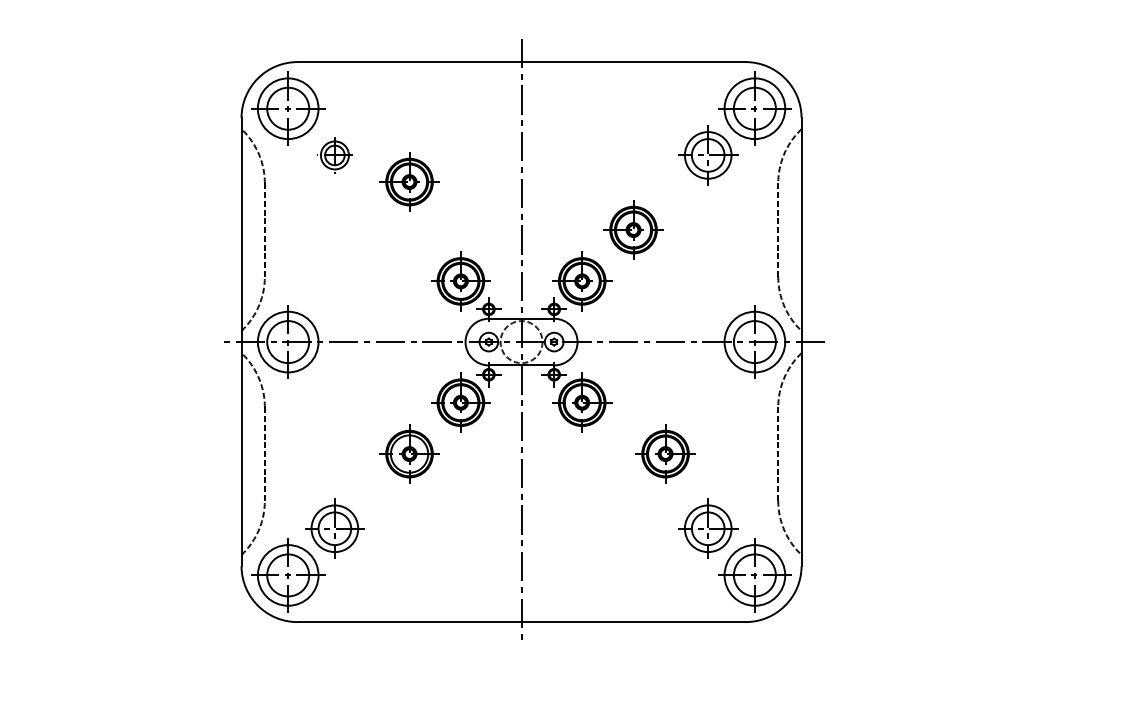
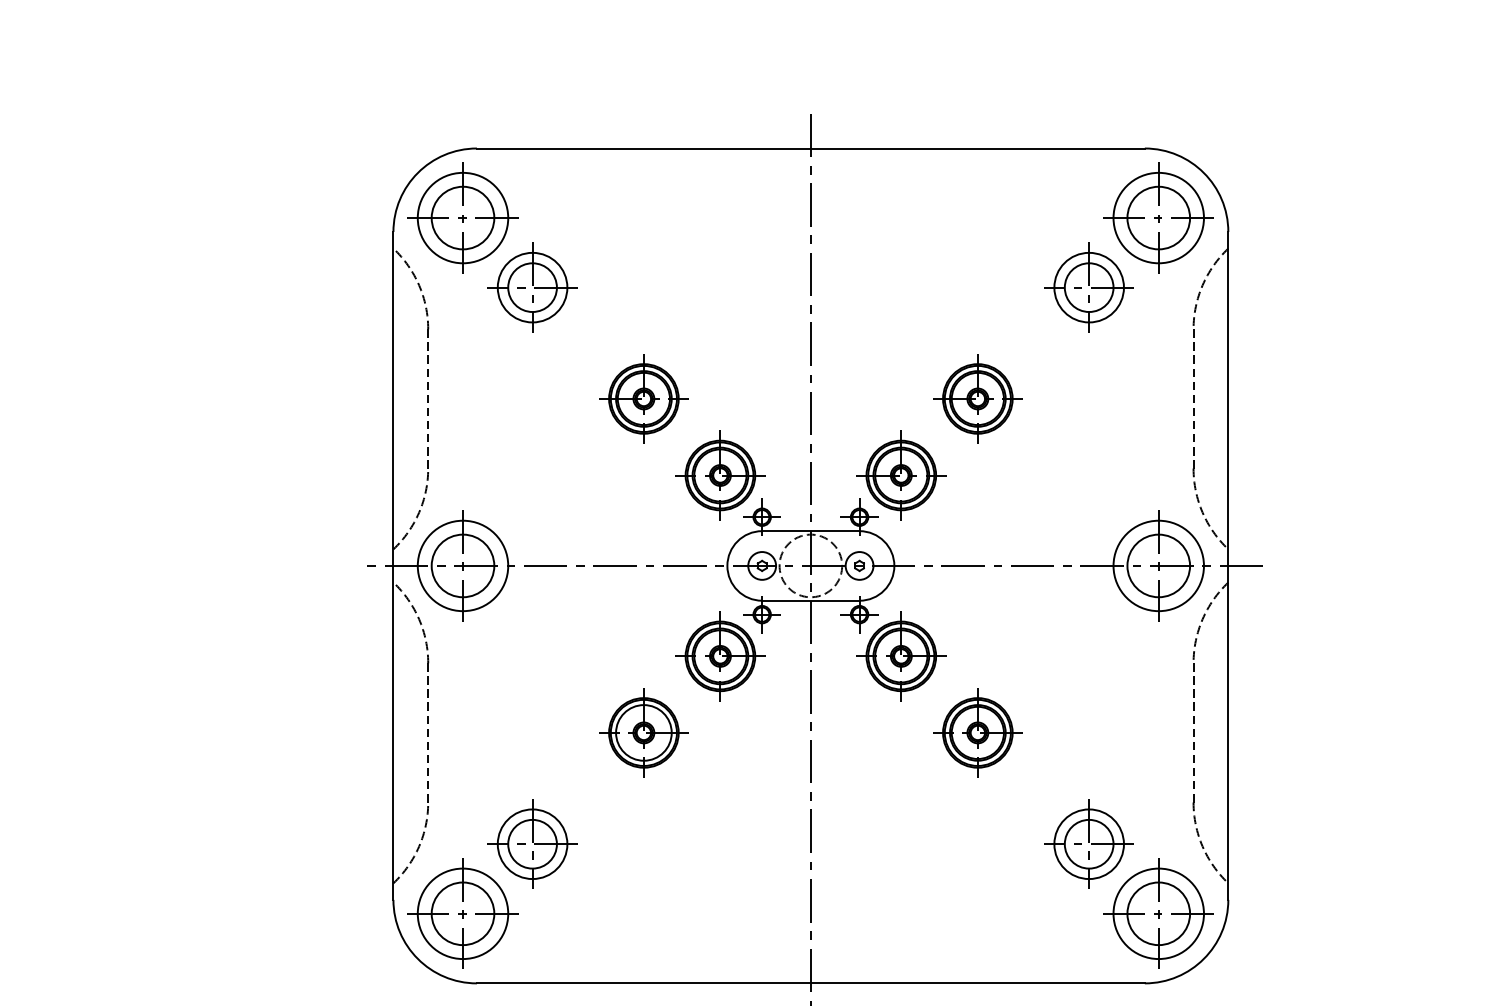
part: (334, 155) -> (532, 287), size x1.67
part: (409, 181) -> (643, 398), moved
part: (665, 453) -> (977, 732), moved

